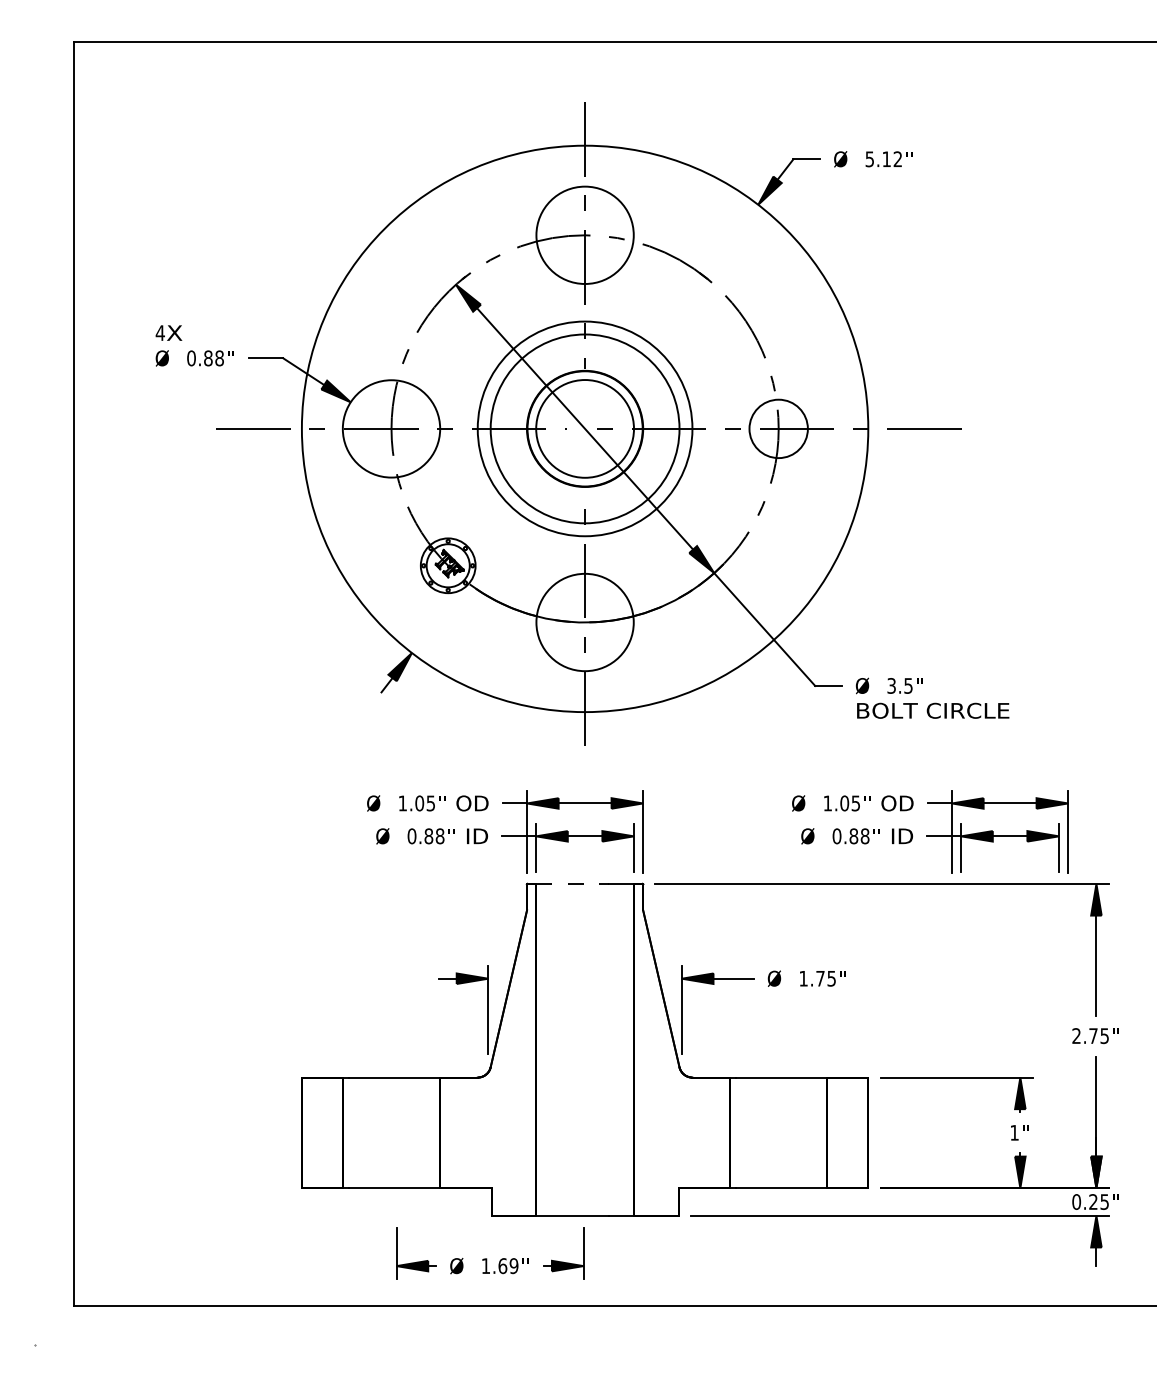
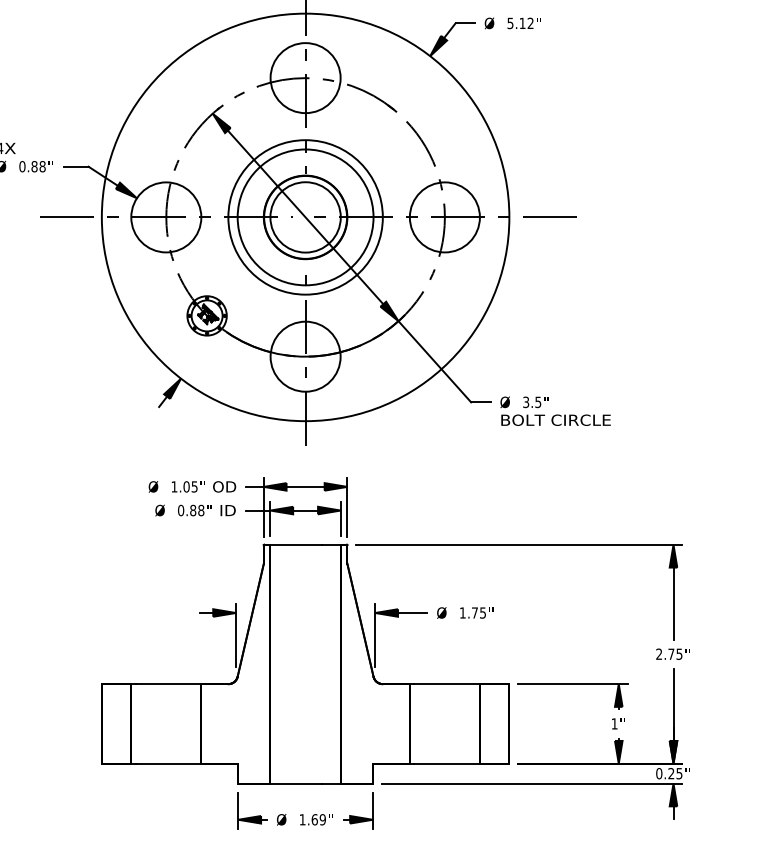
circle: (778, 428) -> (444, 217), size x1.67
part: (930, 831) -> (554, 507), removed
line: (572, 883) -> (296, 544), dashed -> solid
part: (490, 1253) -> (305, 810), moved

